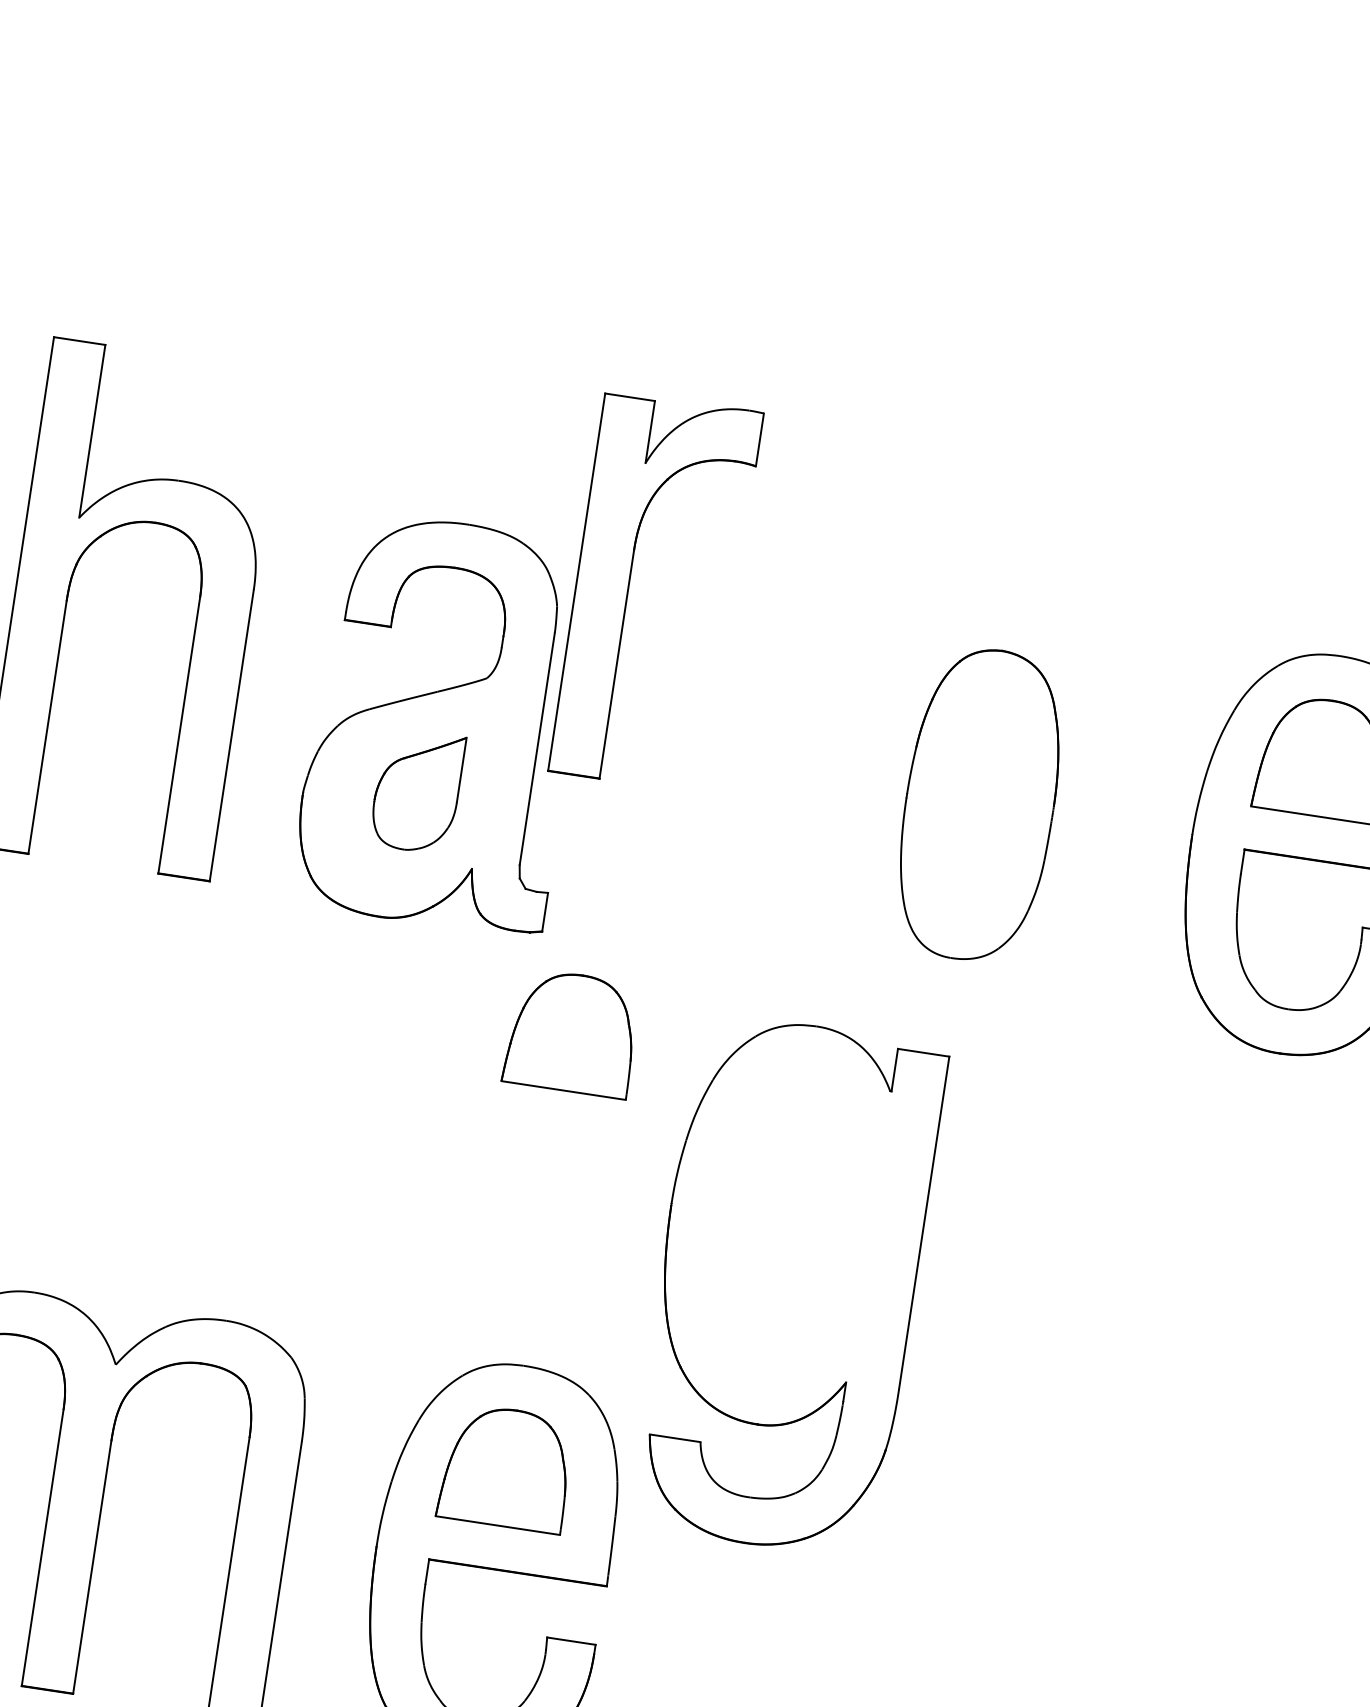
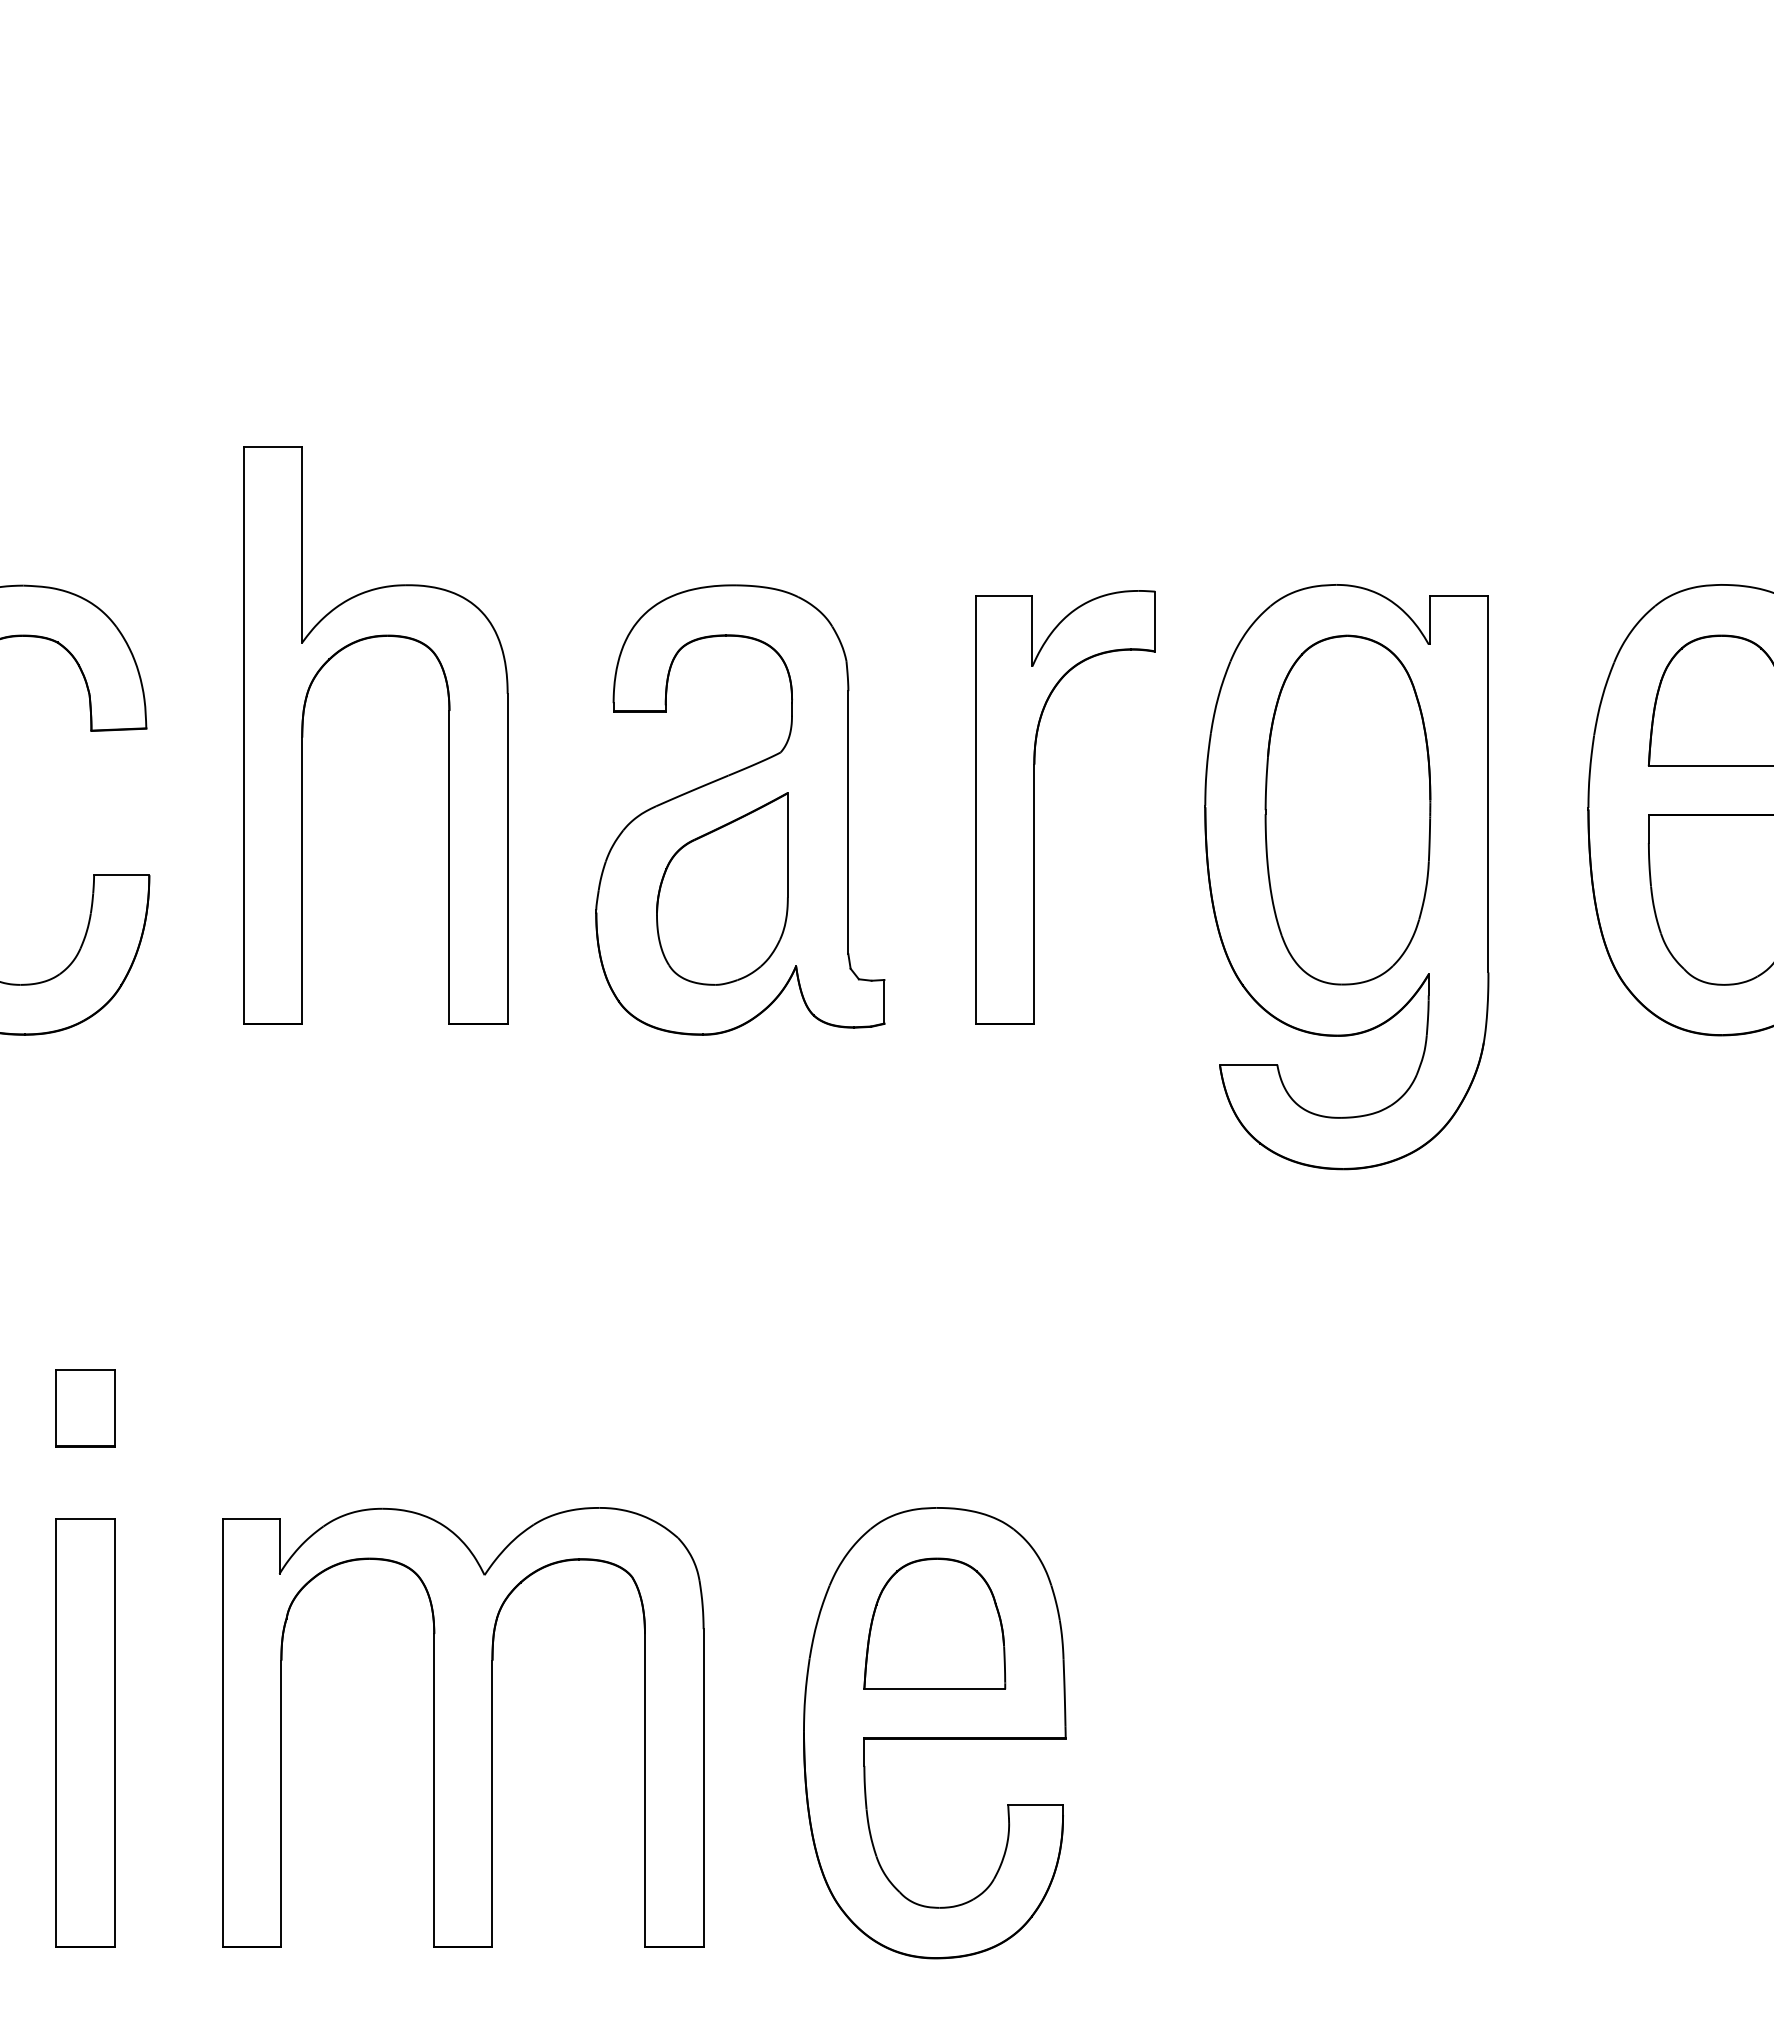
part: (628, 587) -> (1034, 807), moved
part: (417, 790) -> (722, 888), size x1.43
part: (572, 1032) -> (934, 1130), removed
part: (786, 1286) -> (1346, 877), moved

